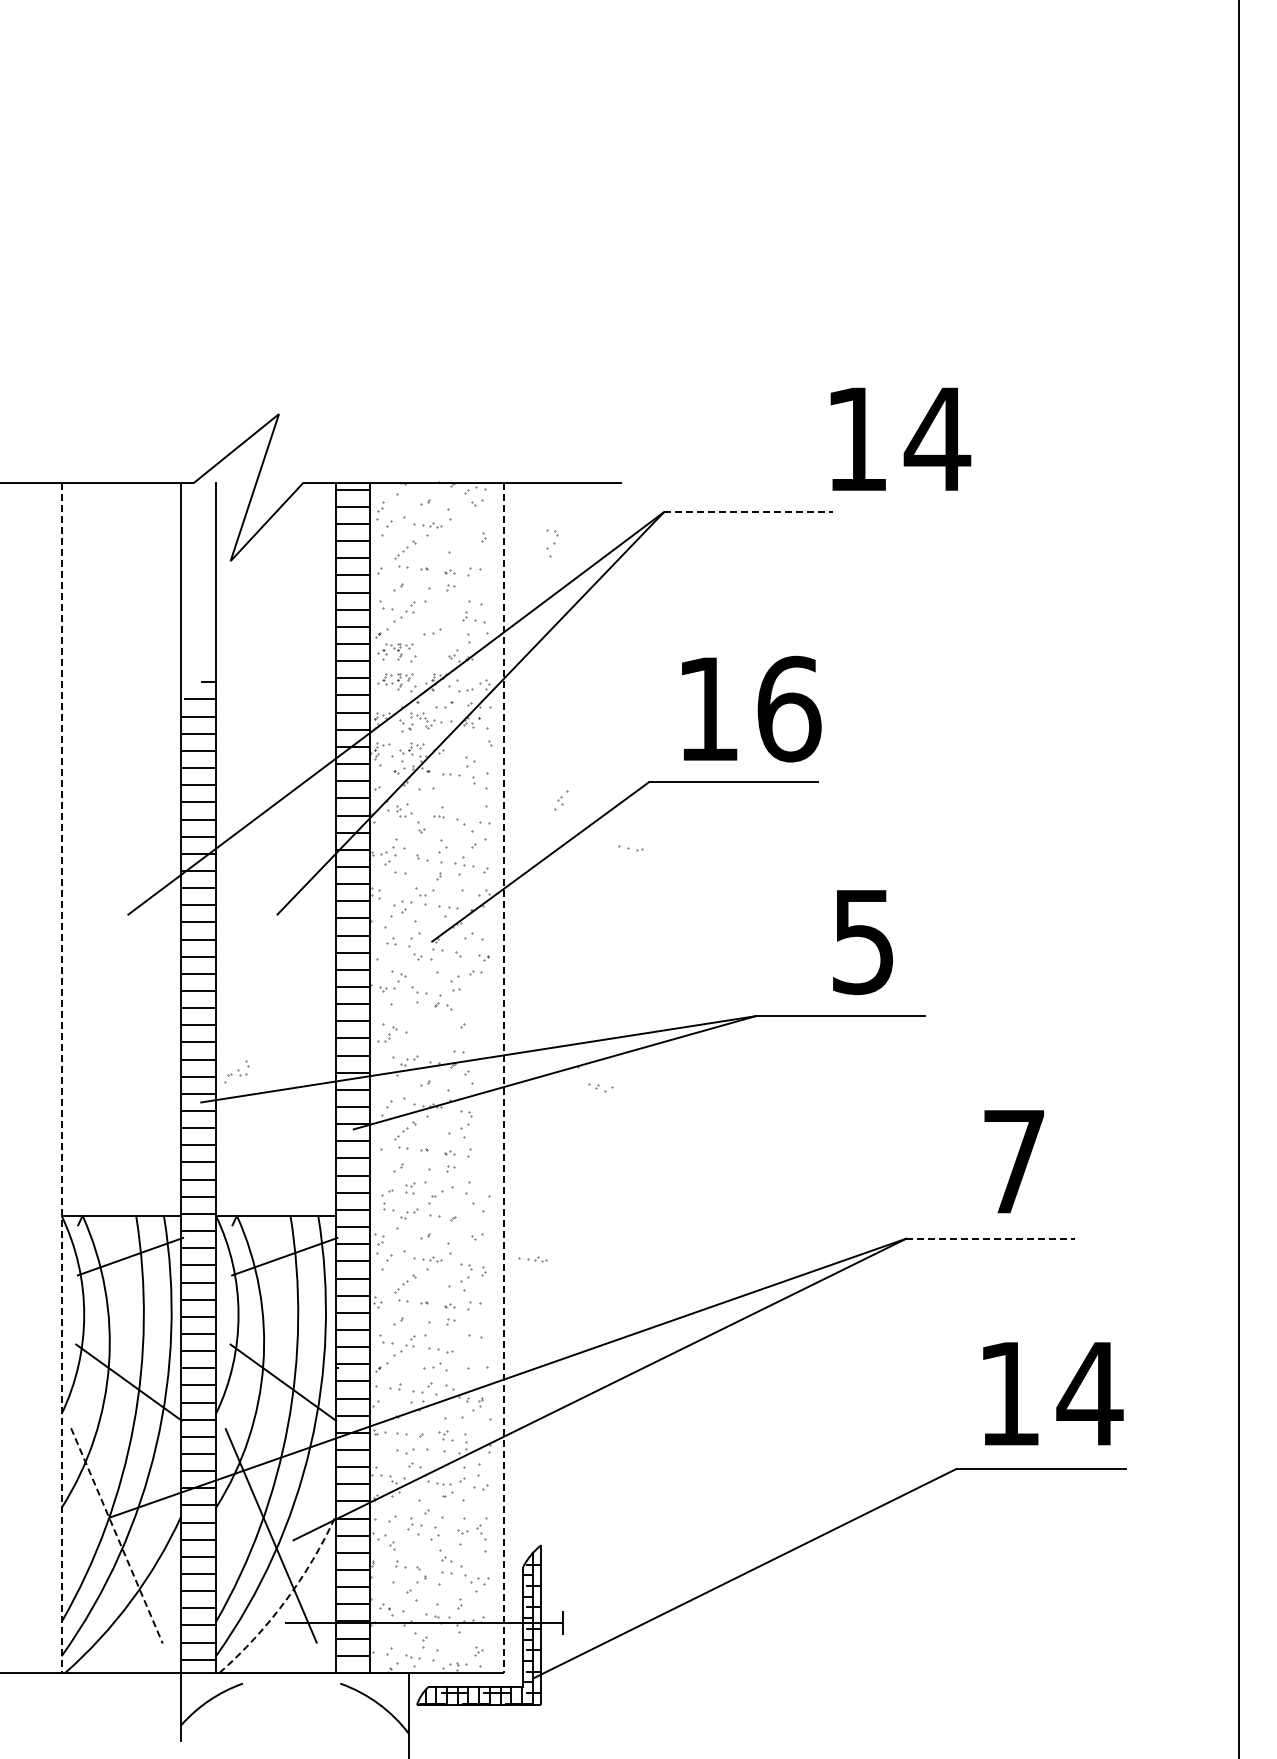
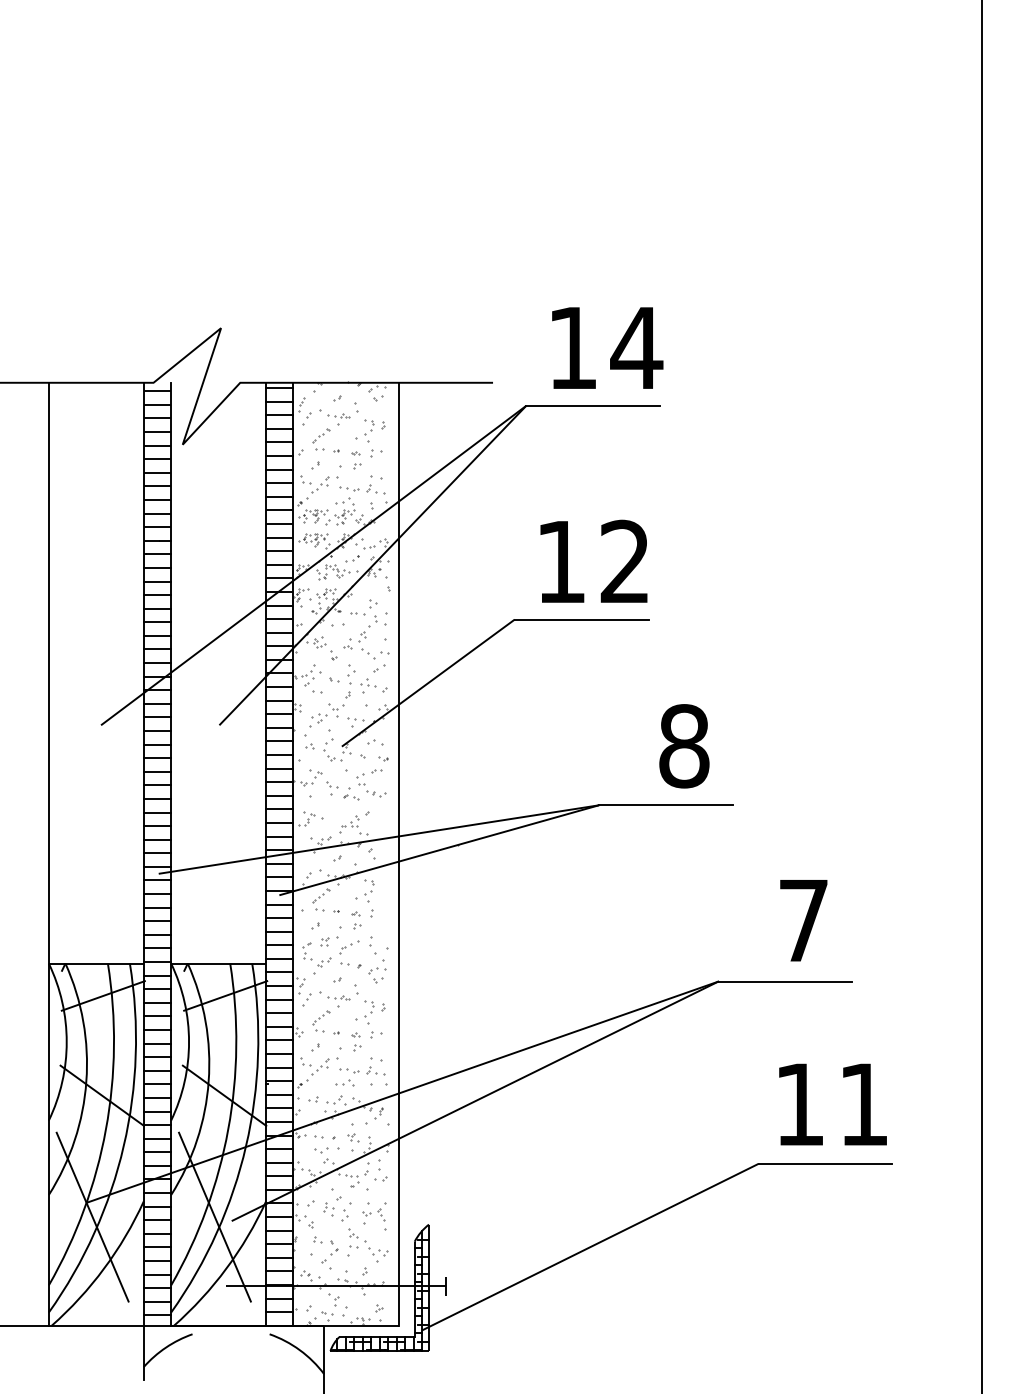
text: (900, 438) -> (607, 347), moved
line: (749, 512) -> (593, 406), dashed -> solid
part: (552, 543) -> (369, 430), moved
hatch: (198, 596) -> (157, 472), added
part: (434, 648) -> (344, 513), added
text: (789, 708) -> (625, 561), 16 -> 12
part: (561, 800) -> (364, 634), moved
part: (630, 848) -> (349, 488), moved
text: (863, 941) -> (684, 746), 5 -> 8
part: (236, 1071) -> (349, 823), moved
line: (61, 1077) -> (48, 853), dashed -> solid
line: (504, 1077) -> (399, 853), dashed -> solid
part: (600, 1087) -> (376, 793), moved
part: (475, 1224) -> (376, 970), added
line: (991, 1238) -> (785, 981), dashed -> solid
part: (532, 1259) -> (421, 998), removed
part: (473, 1351) -> (375, 1071), added
text: (1089, 1393) -> (863, 1104), 14 -> 11
line: (116, 1535) -> (92, 1216), dashed -> solid
arc: (285, 1600) -> (226, 1268), dashed -> solid

